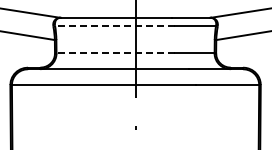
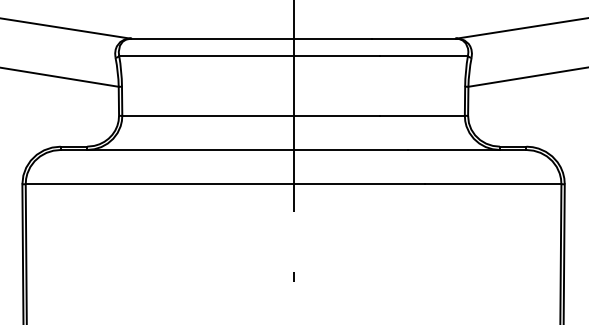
line: (114, 25) -> (247, 55), dashed -> solid
line: (115, 53) -> (250, 115), dashed -> solid

